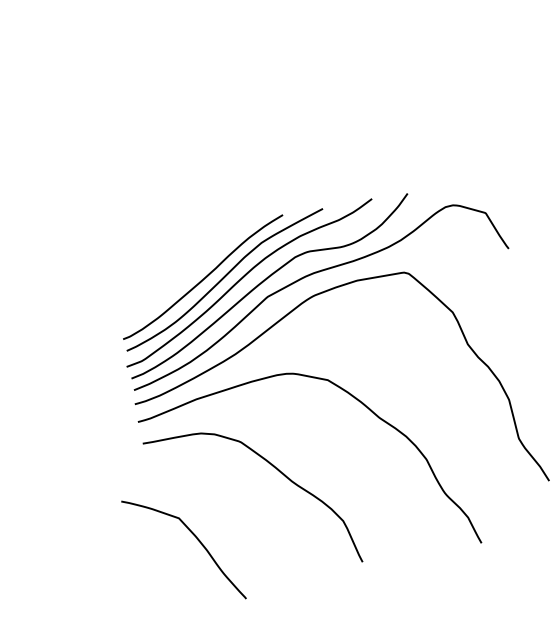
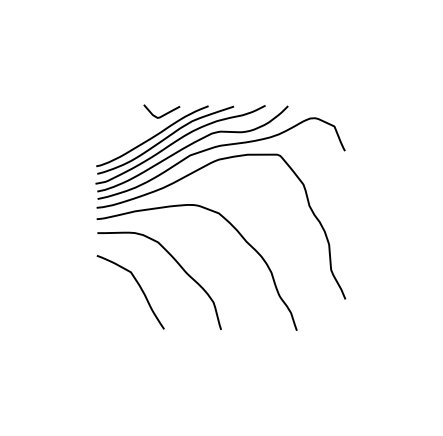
curve: (215, 238) -> (164, 113), added
curve: (196, 539) -> (139, 287), moved

